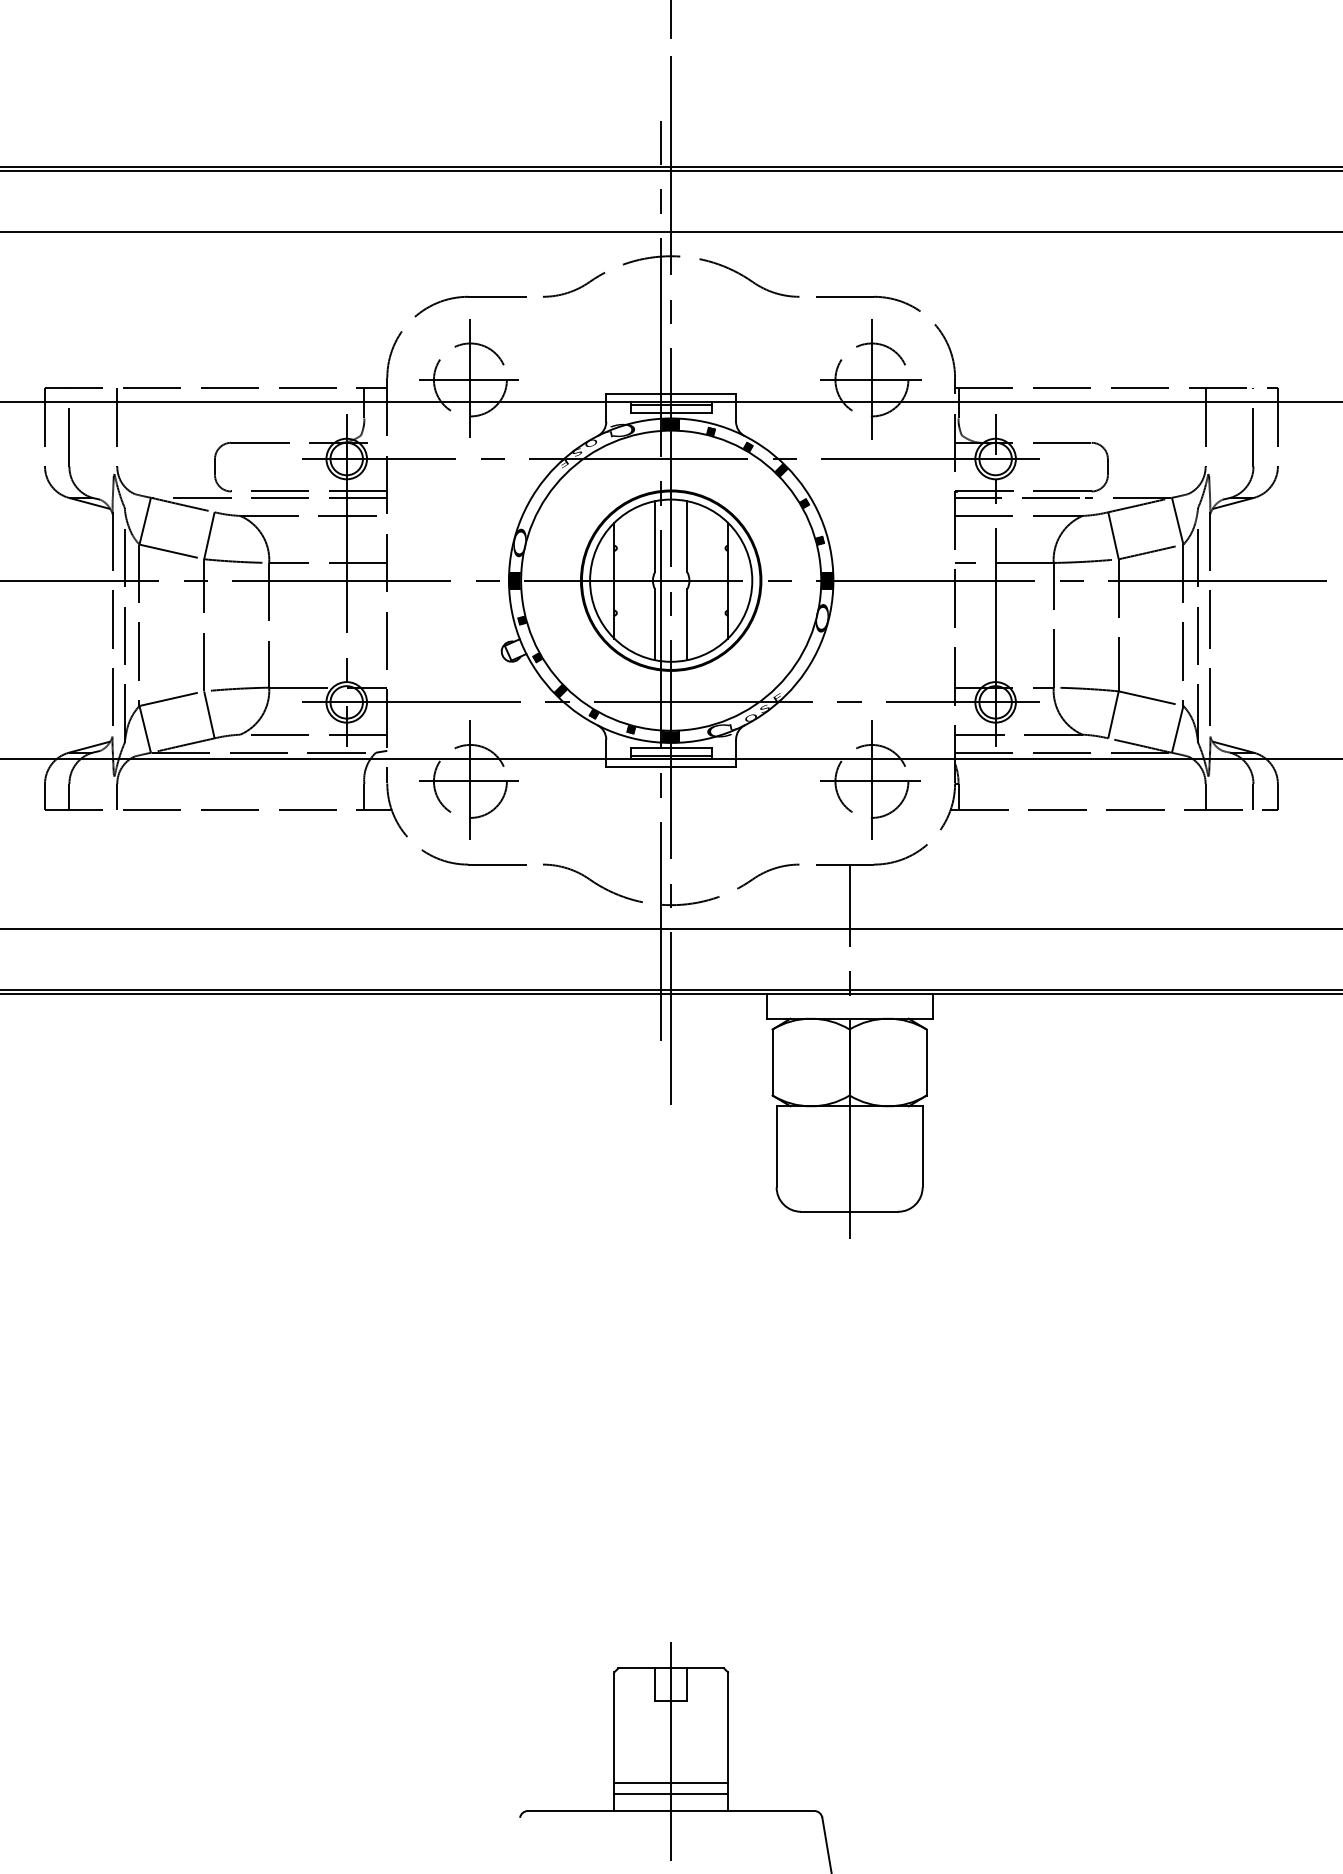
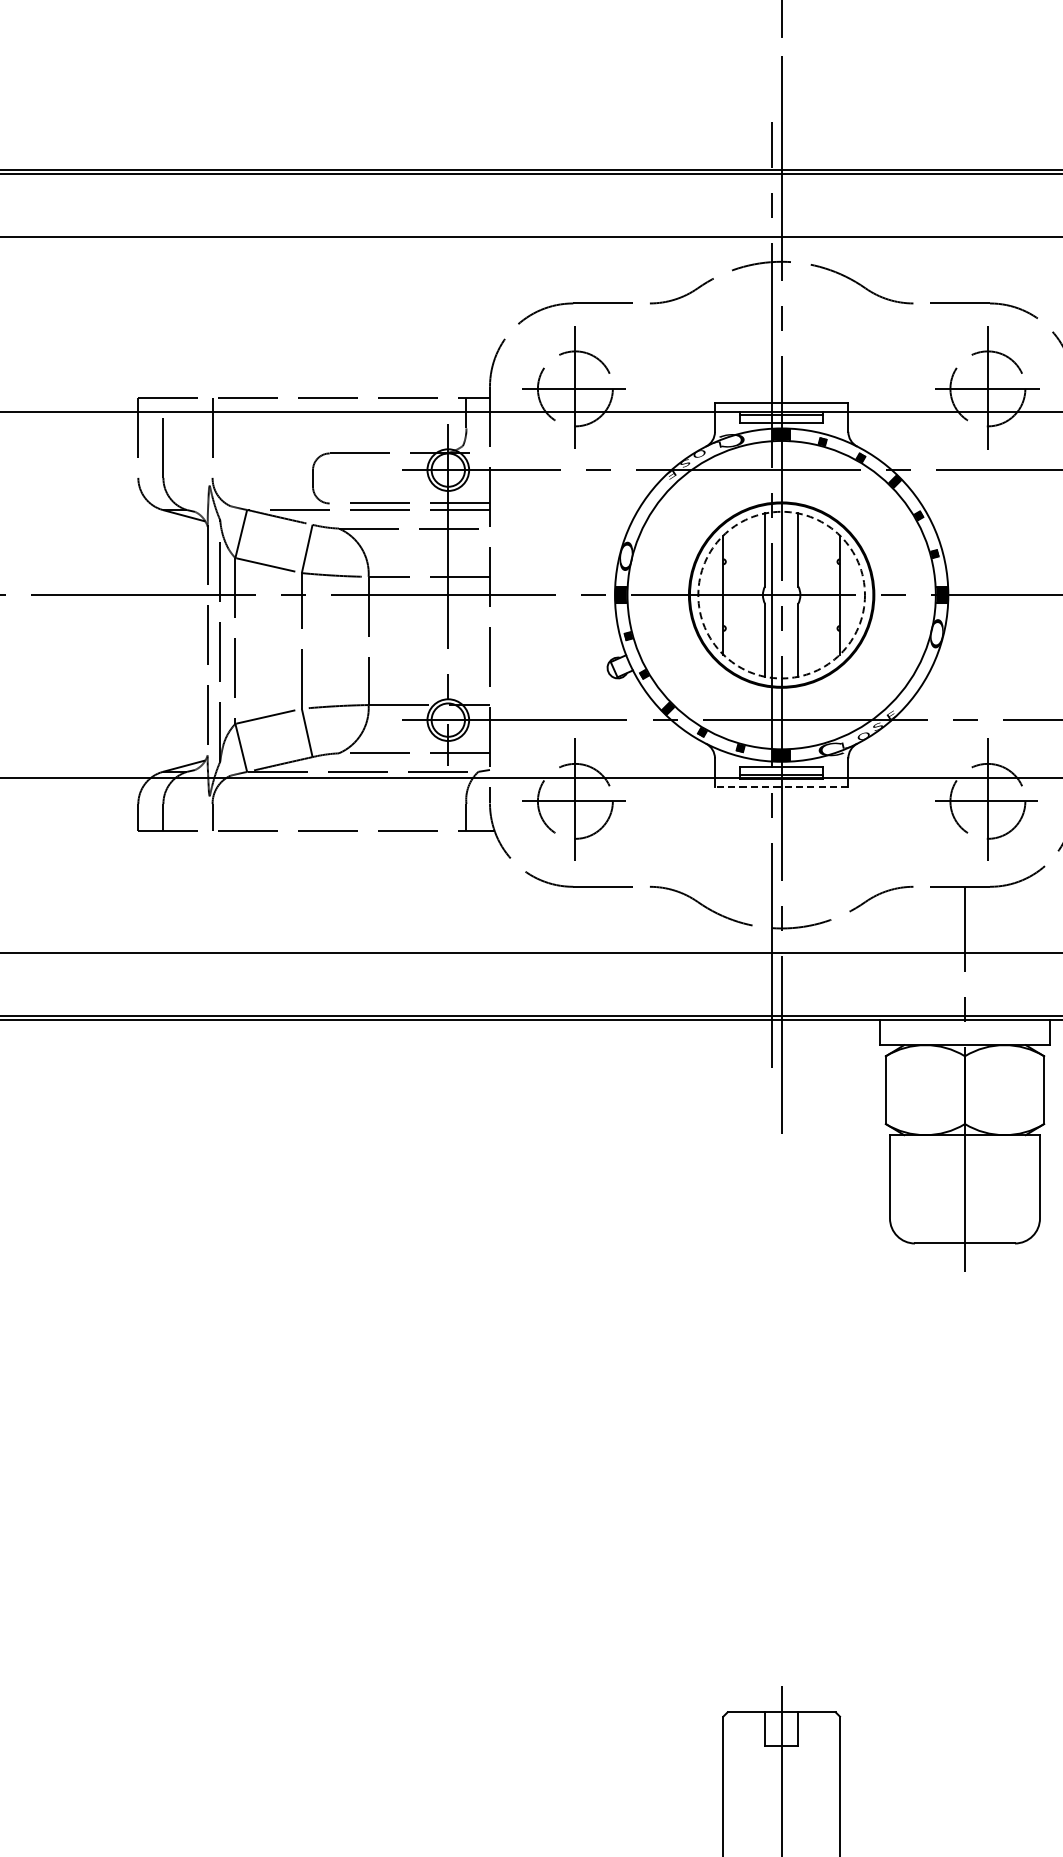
circle: (671, 580) -> (781, 594), solid -> dashed
line: (671, 767) -> (781, 787), solid -> dashed
line: (670, 1783) -> (780, 1830), removed
line: (670, 1793) -> (780, 1841), removed

